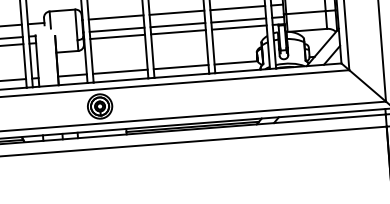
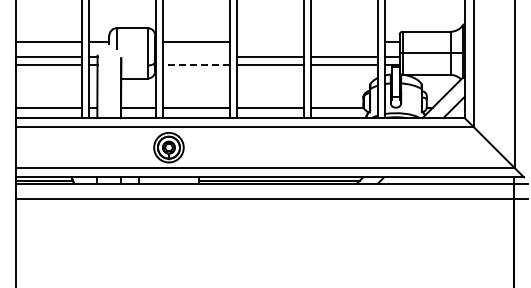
line: (237, 8) -> (344, 41), removed
line: (176, 12) -> (270, 41), removed
line: (116, 29) -> (196, 56), removed
line: (117, 37) -> (196, 65), solid -> dashed

